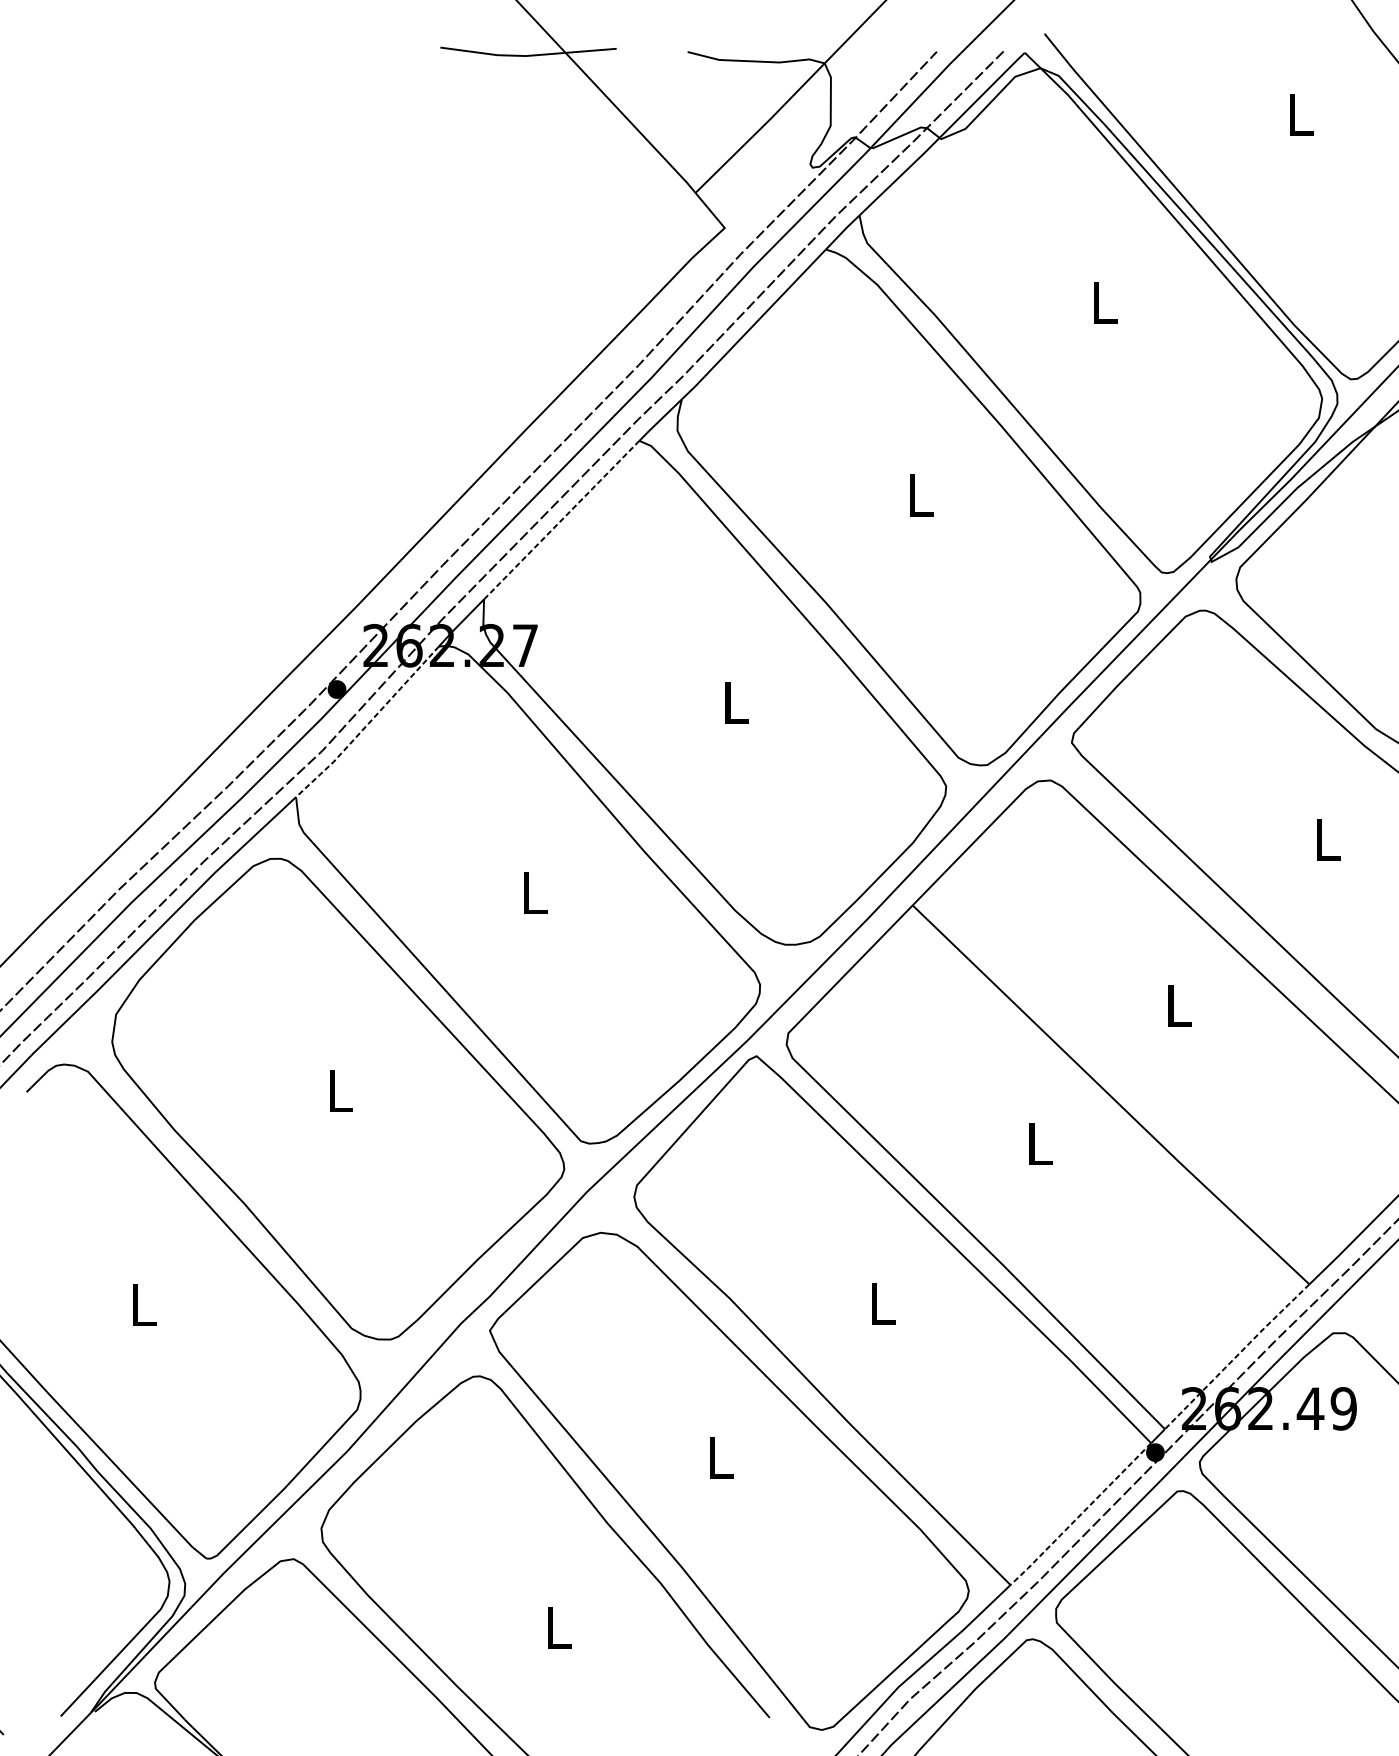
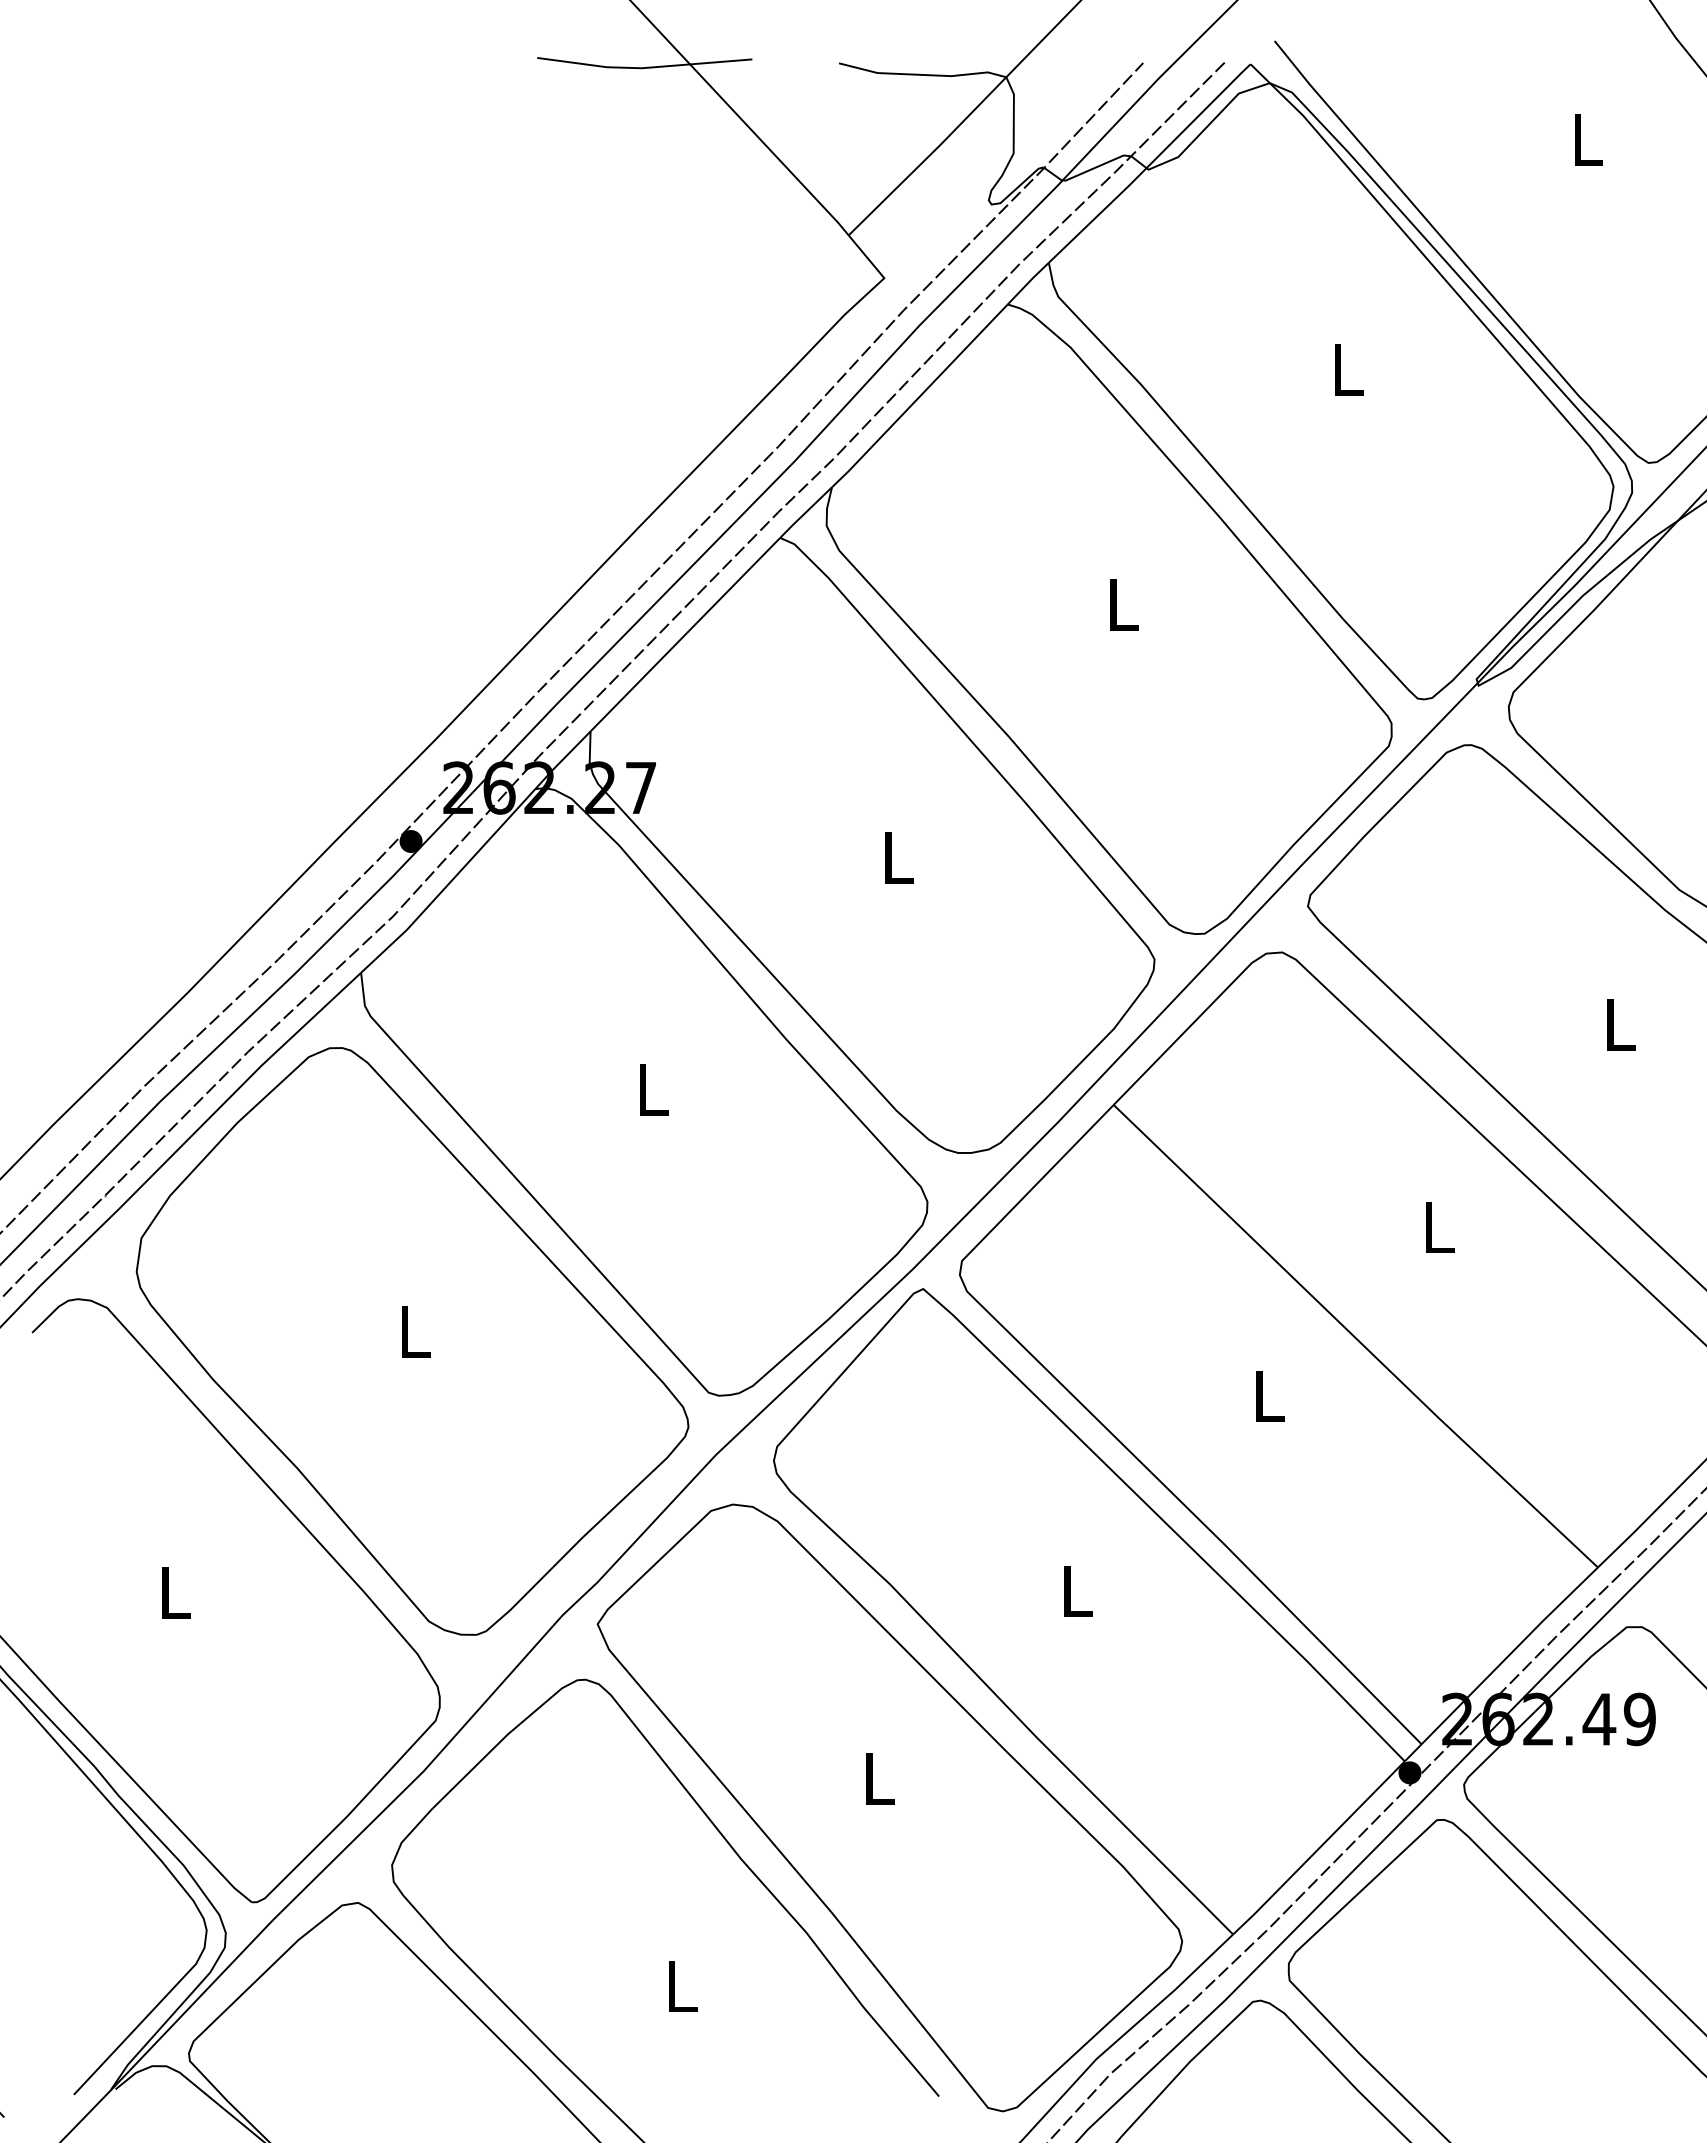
line: (561, 520) -> (685, 635), dashed -> solid
line: (368, 723) -> (449, 883), dashed -> solid
line: (1236, 1356) -> (1509, 1655), dashed -> solid
line: (1080, 1515) -> (1318, 1849), dashed -> solid

